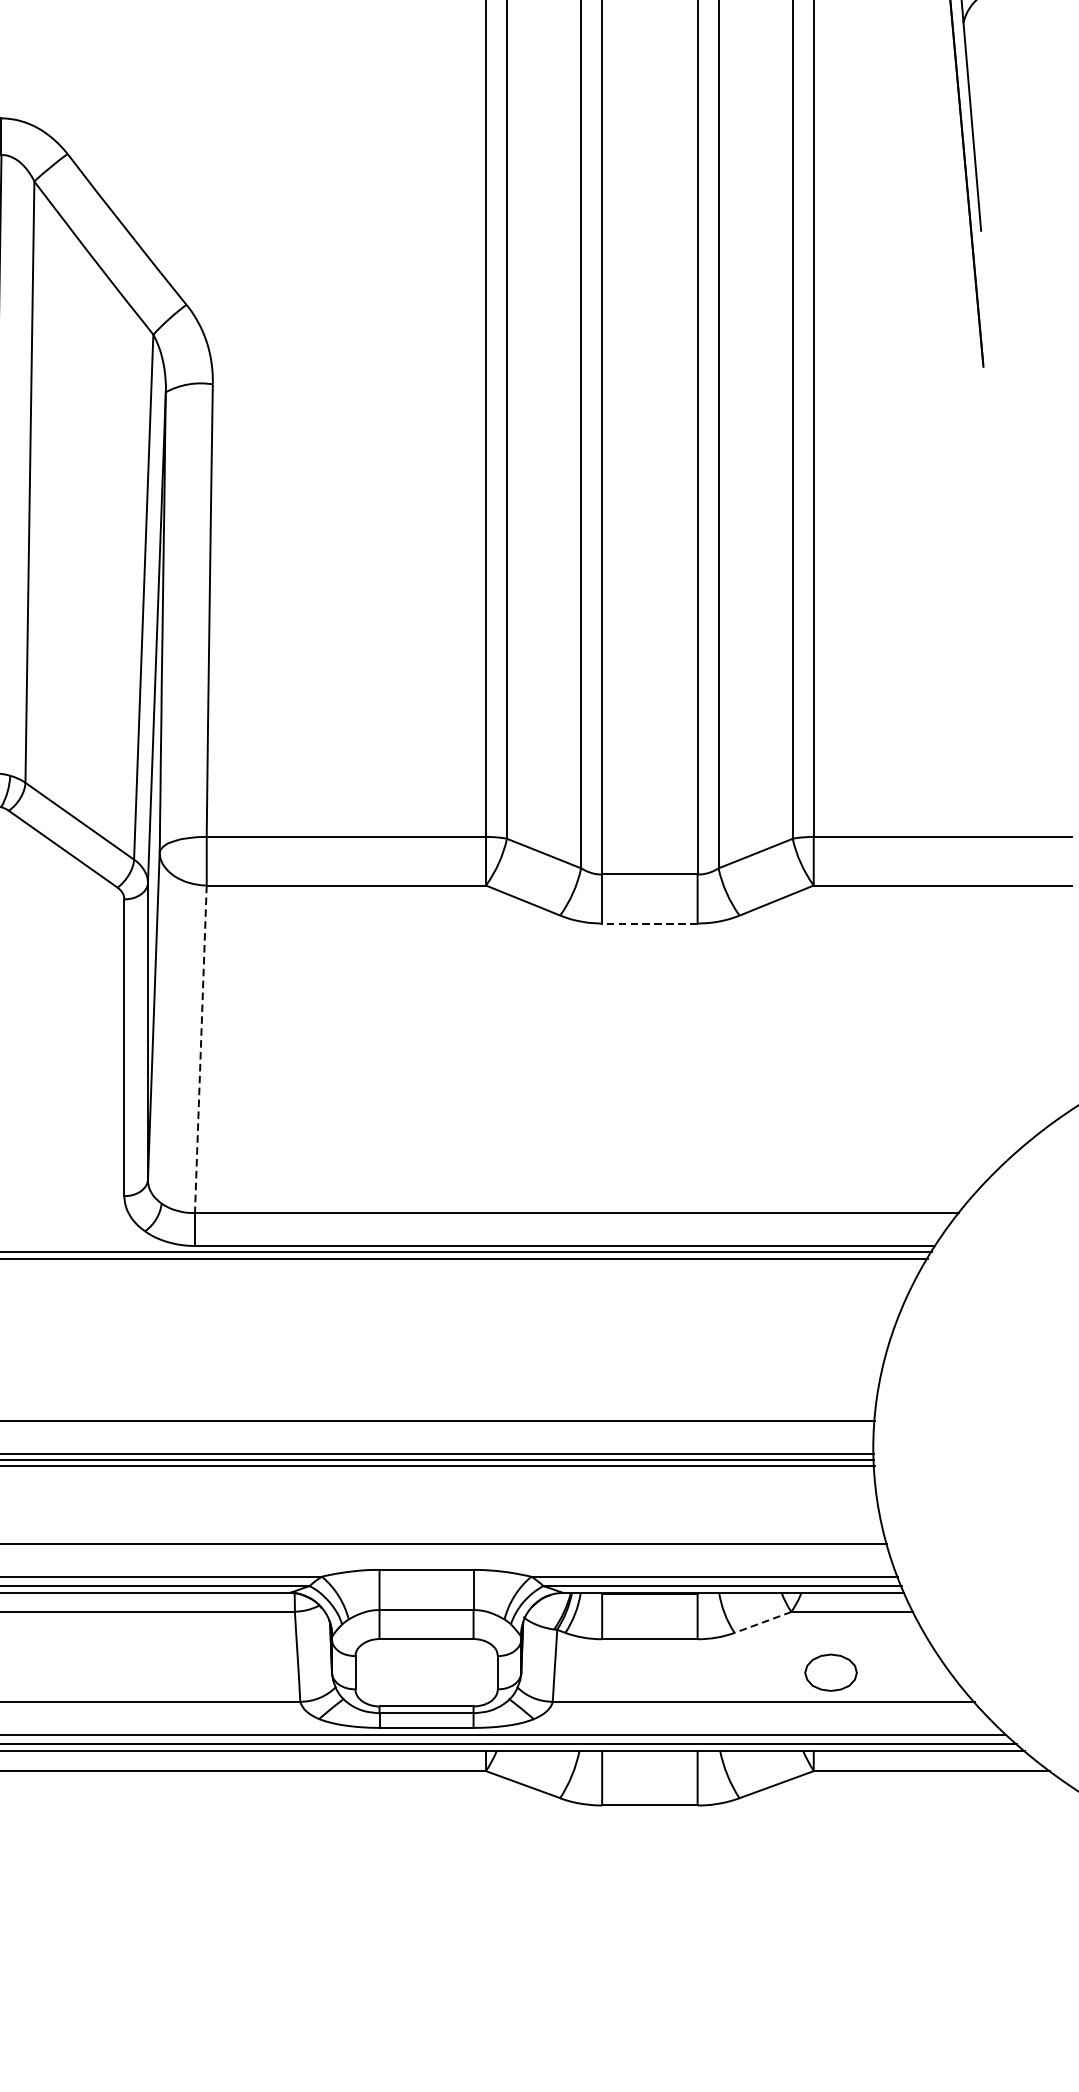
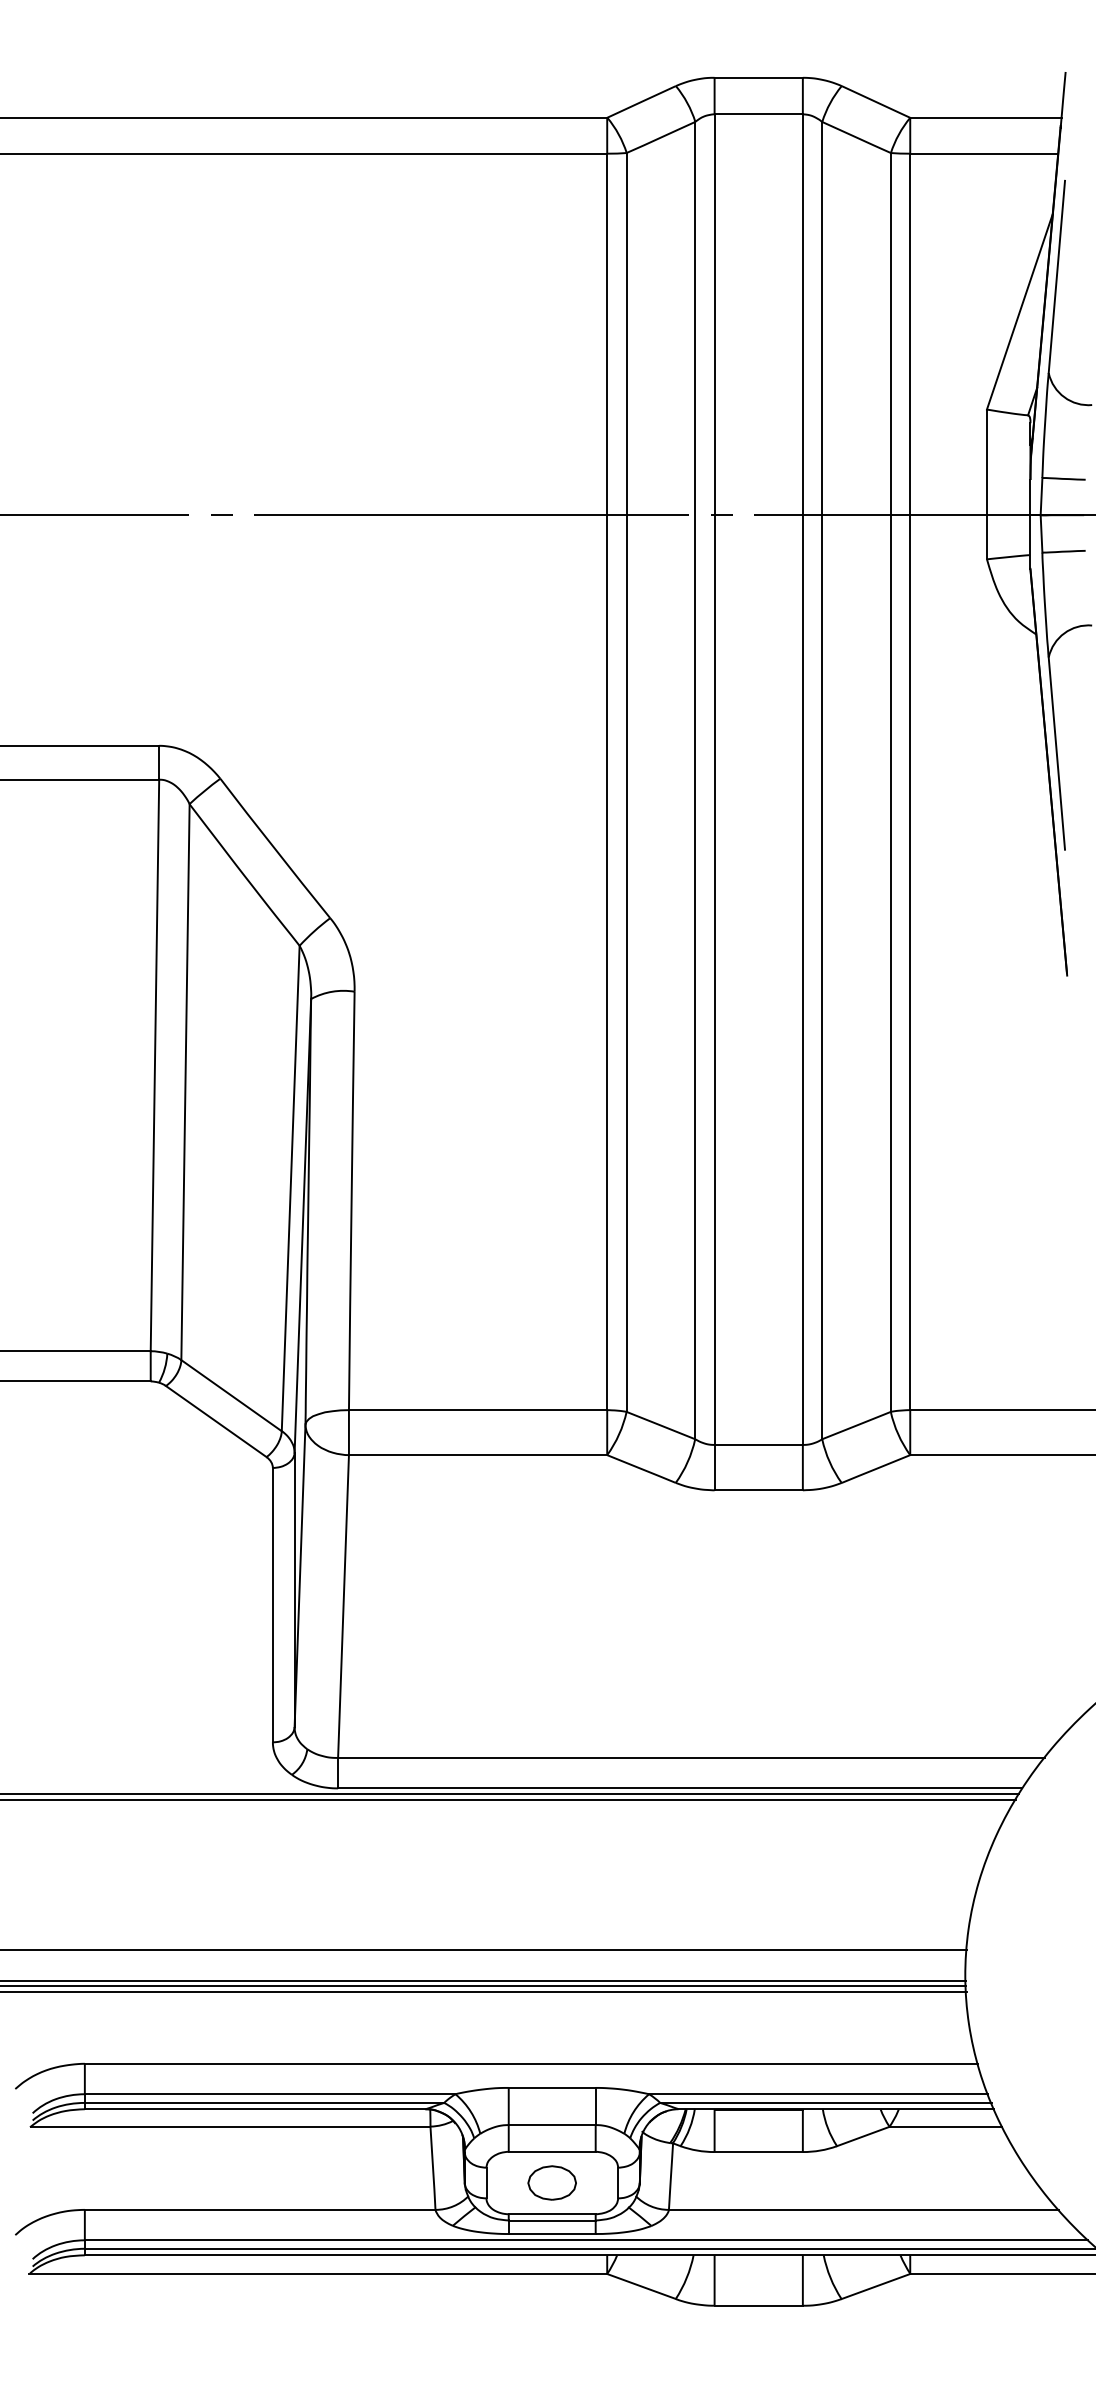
line: (649, 923) -> (758, 1490), dashed -> solid
line: (200, 1049) -> (343, 1606), dashed -> solid
line: (762, 1622) -> (862, 2136), dashed -> solid
part: (830, 1672) -> (551, 2182), moved

